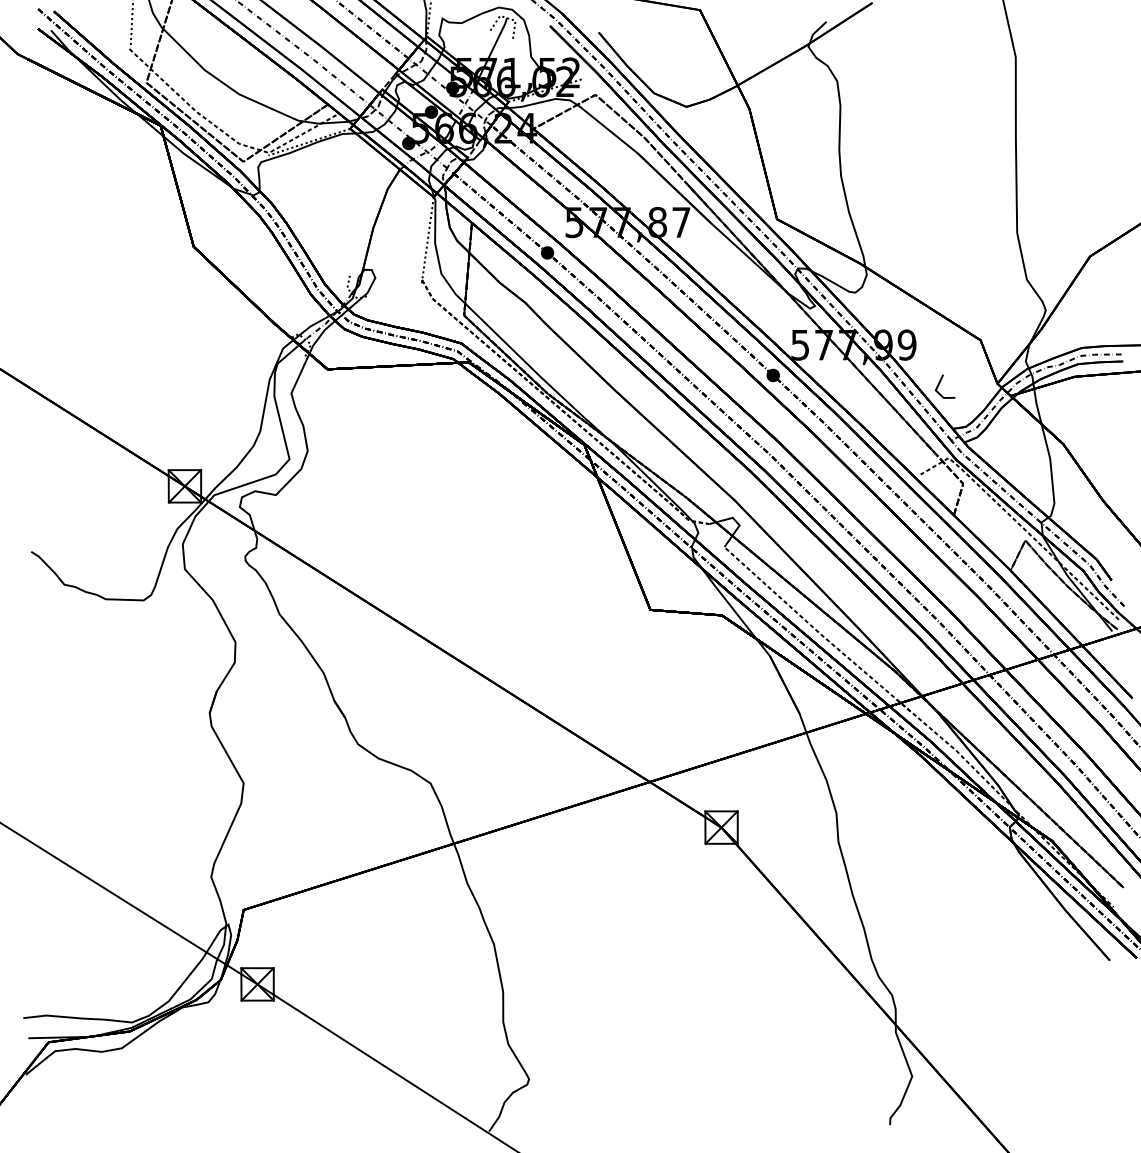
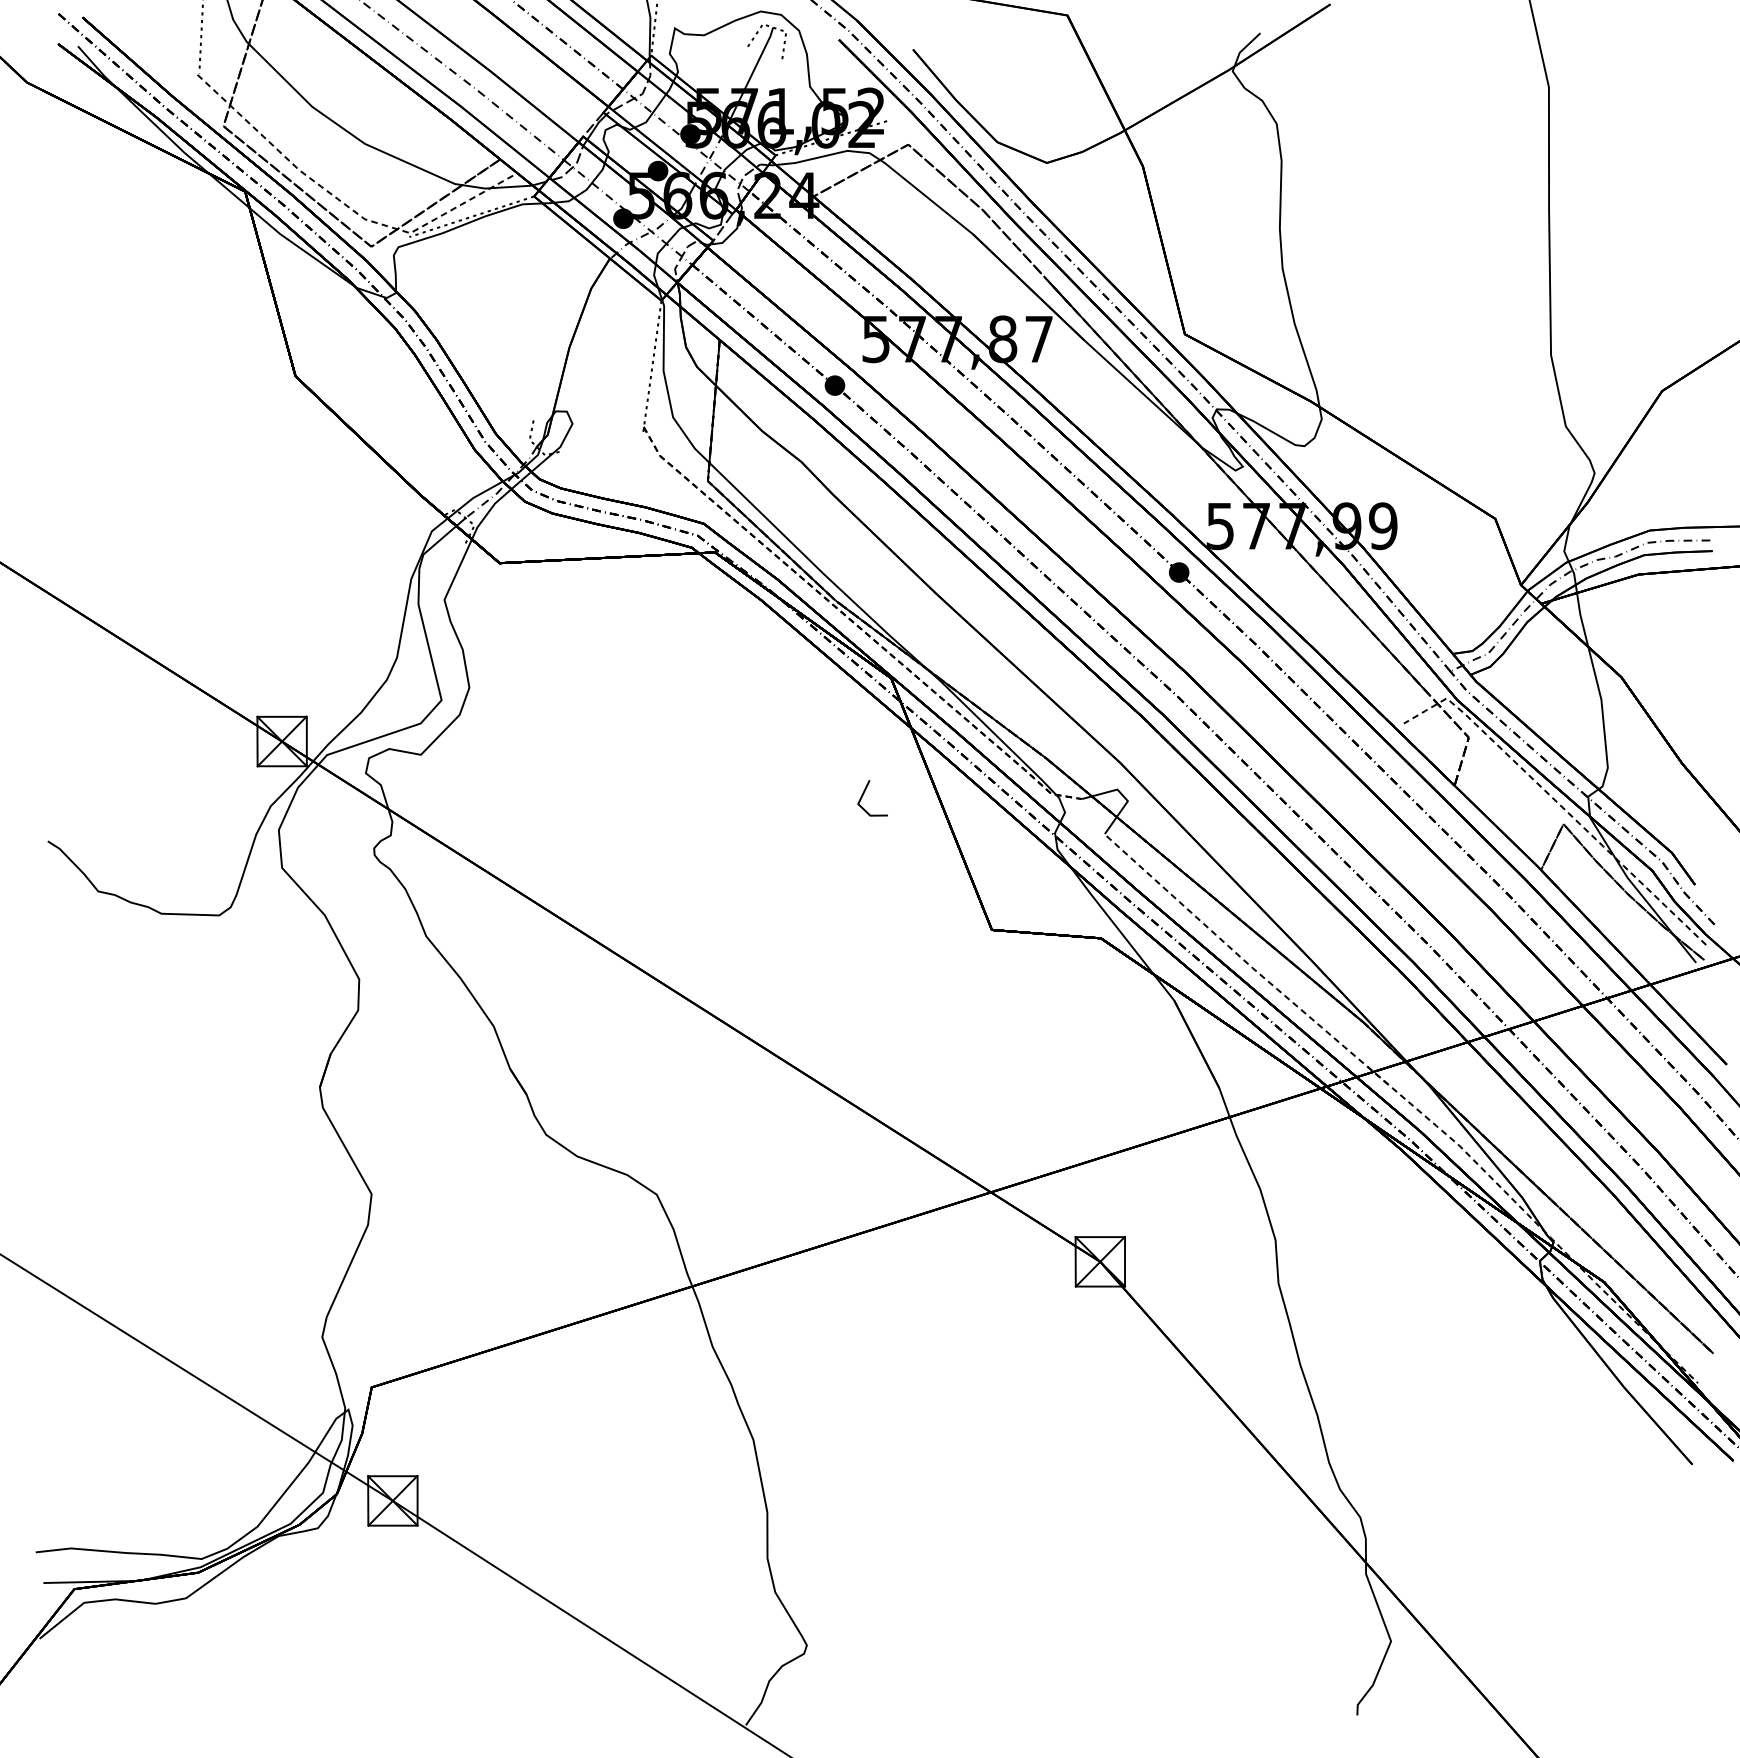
line: (940, 383) -> (865, 793), moved

